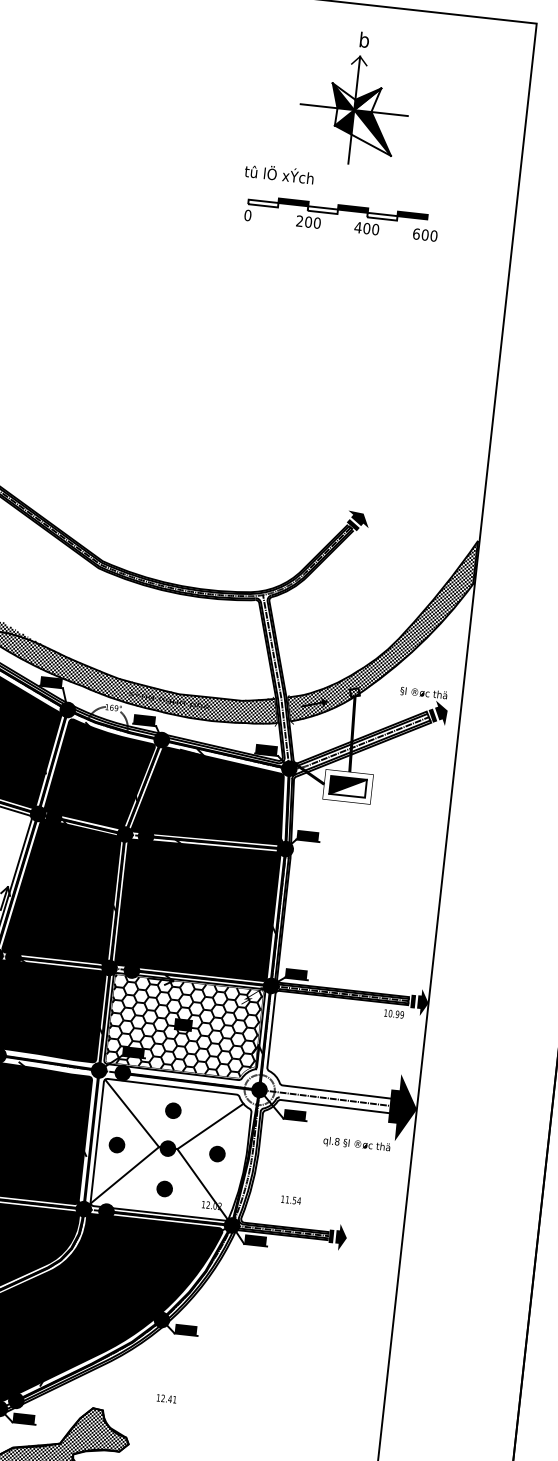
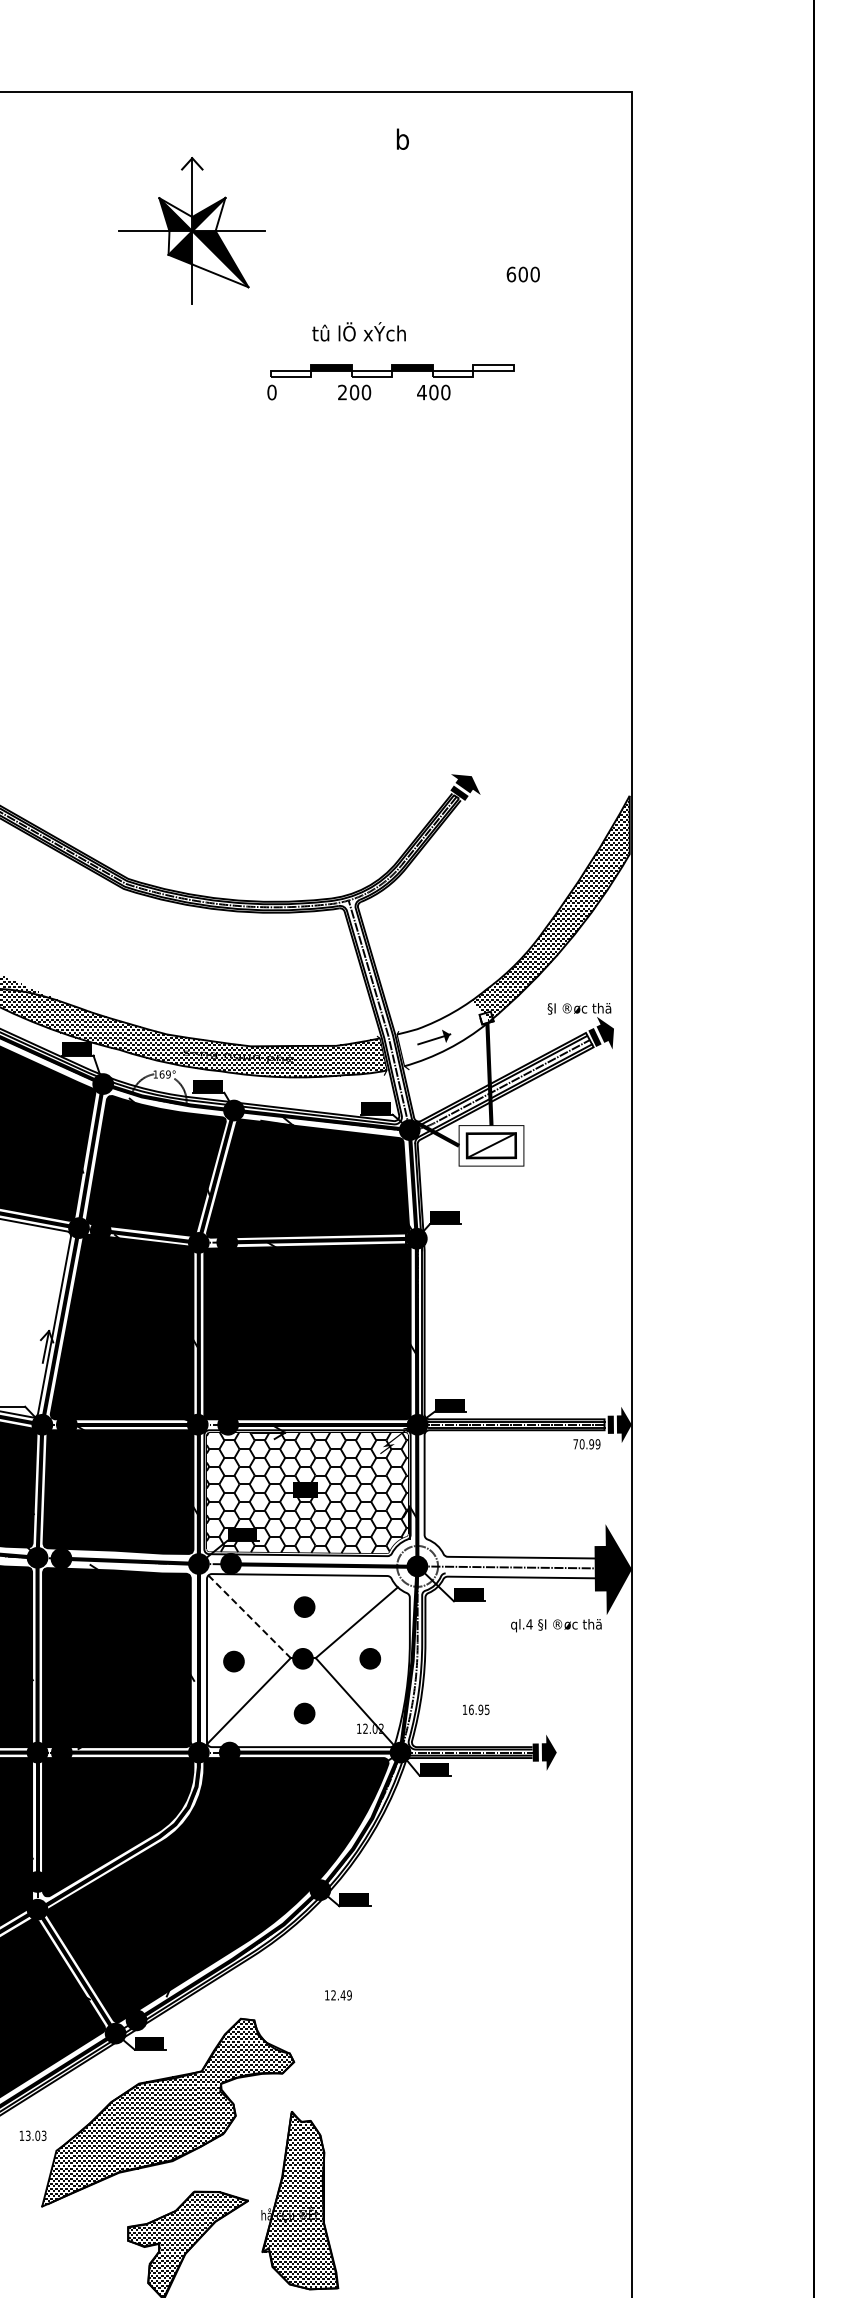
part: (353, 109) -> (191, 230), moved
text: (278, 173) -> (358, 331), moved
fill: (412, 215) -> (493, 368), removed
text: (424, 234) -> (522, 274), moved
hatch: (321, 700) -> (442, 1033), removed
fill: (348, 786) -> (491, 1145), removed
text: (385, 1013) -> (575, 1444), 10.99 -> 70.99
line: (132, 1113) -> (249, 1617), solid -> dashed
text: (337, 1141) -> (529, 1624), ql.8 -> ql.4
text: (293, 1200) -> (479, 1709), 11.54 -> 16.95
text: (174, 1399) -> (349, 1995), 12.41 -> 12.49

